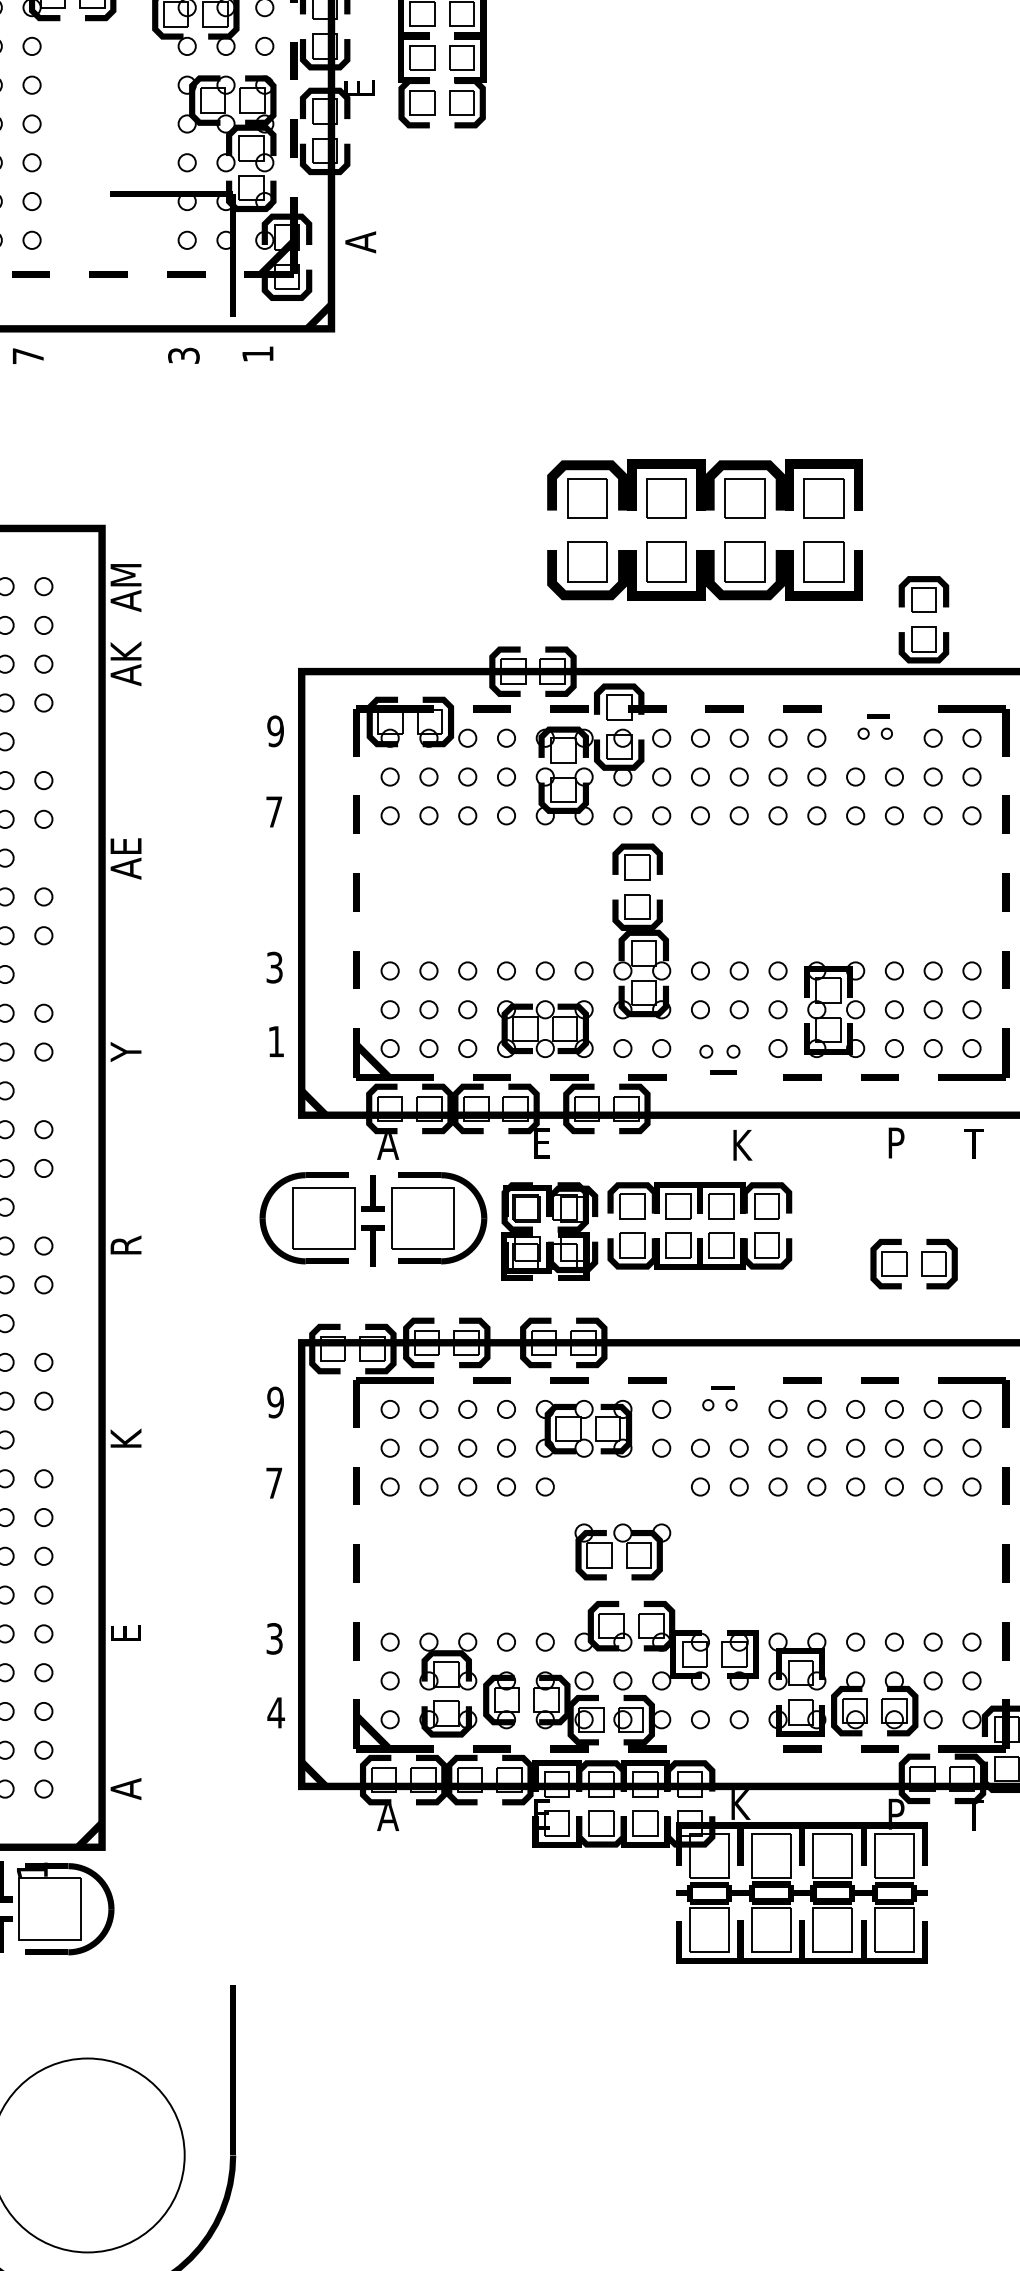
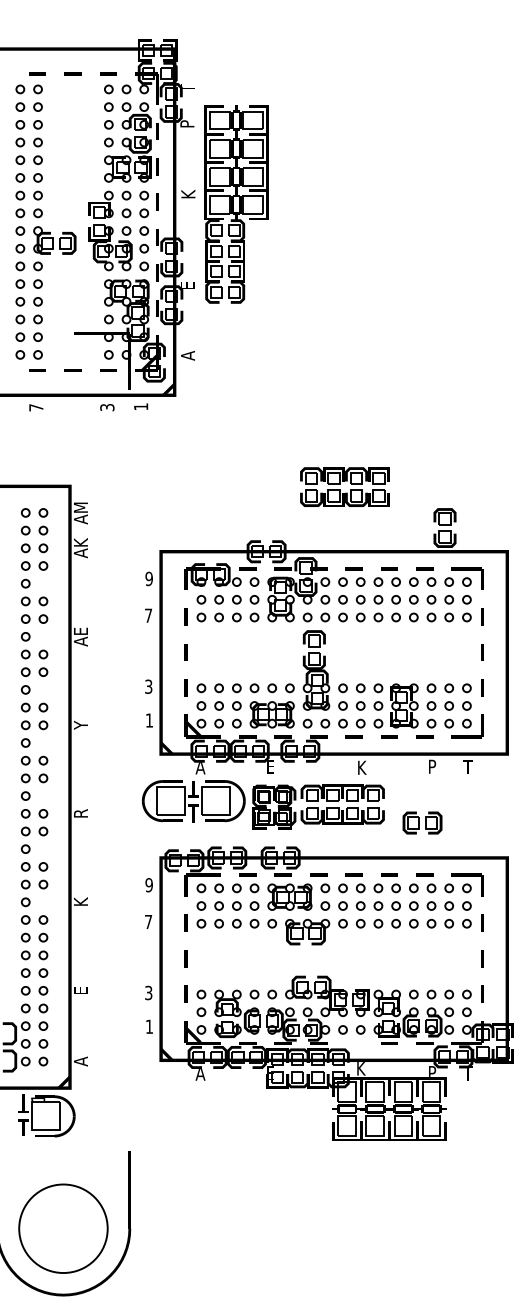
part: (703, 528) -> (344, 486), size x0.62
part: (874, 725) -> (422, 576), size x1.67
part: (718, 1059) -> (351, 728), size x1.43
part: (914, 1262) -> (422, 822), moved
part: (718, 1398) -> (351, 883), size x1.67
part: (622, 1550) -> (307, 931), moved
text: (276, 1712) -> (149, 1026), 4 -> 1

